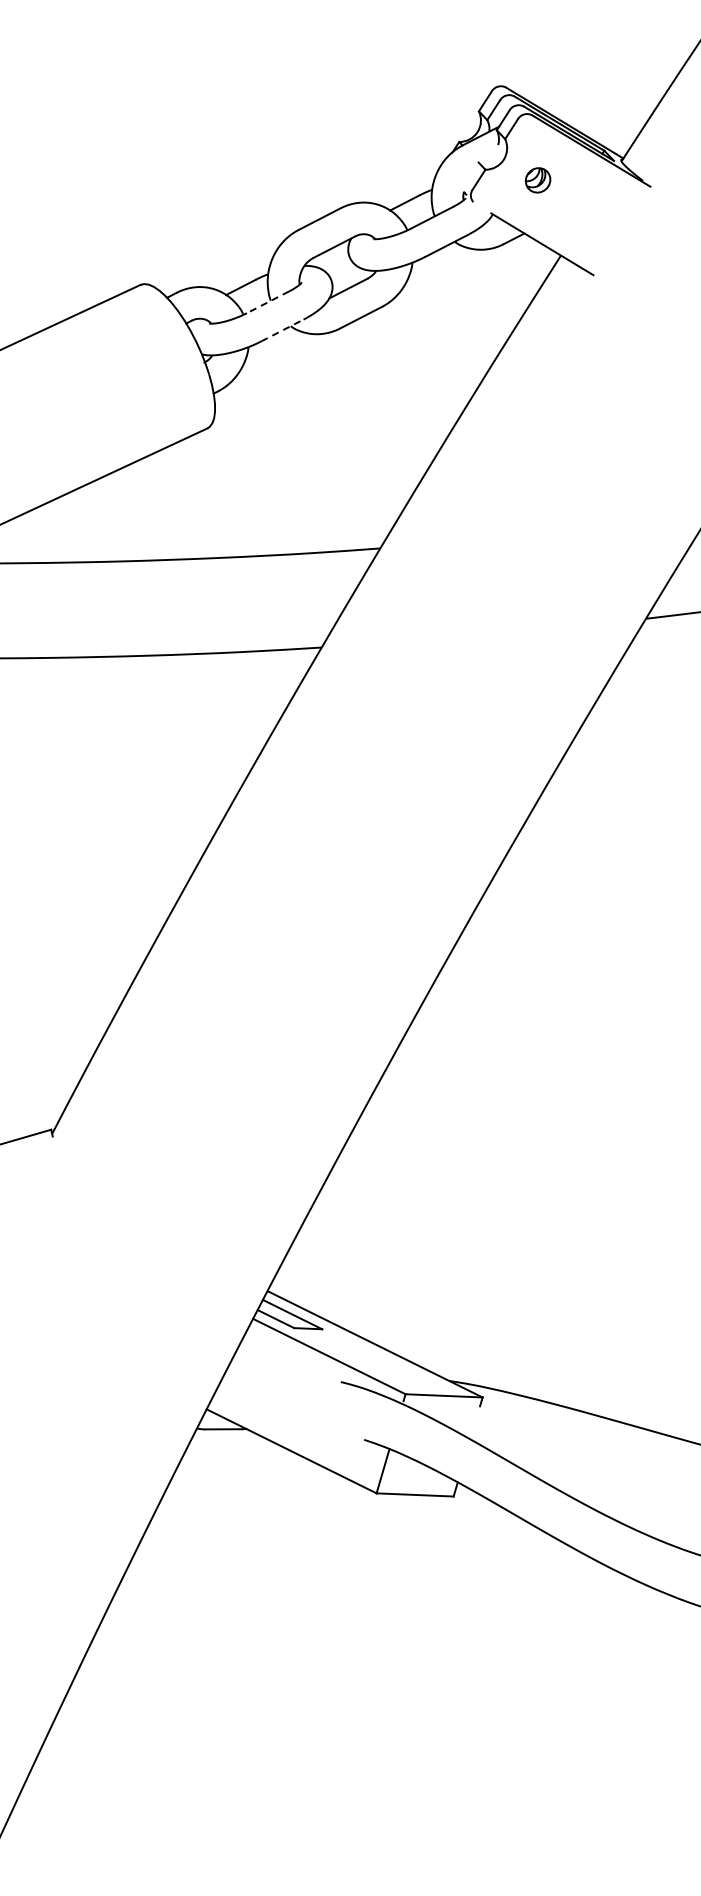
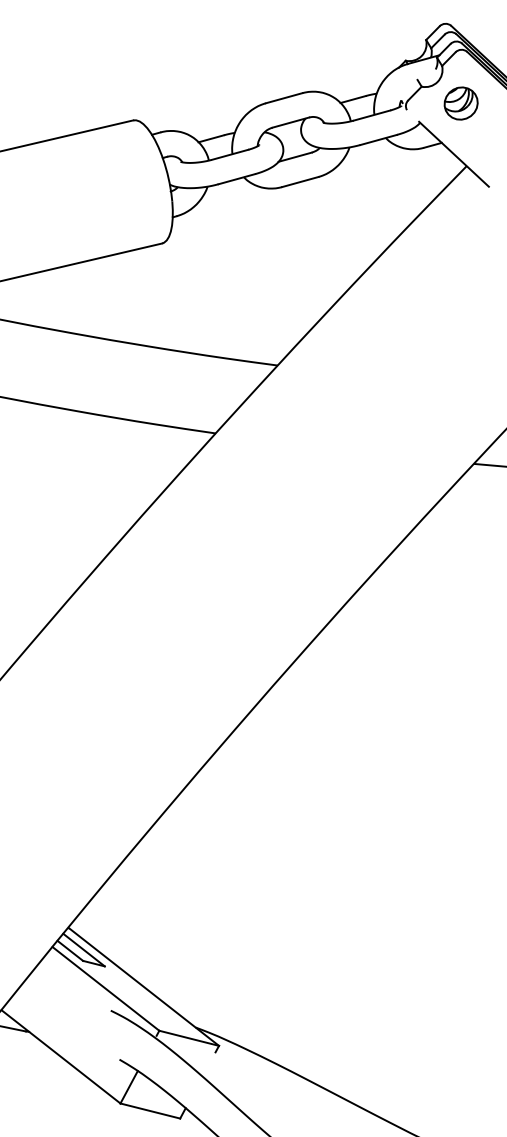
part: (537, 180) -> (460, 103), size x1.67
line: (267, 302) -> (229, 154), dashed -> solid
line: (282, 330) -> (236, 179), dashed -> solid

